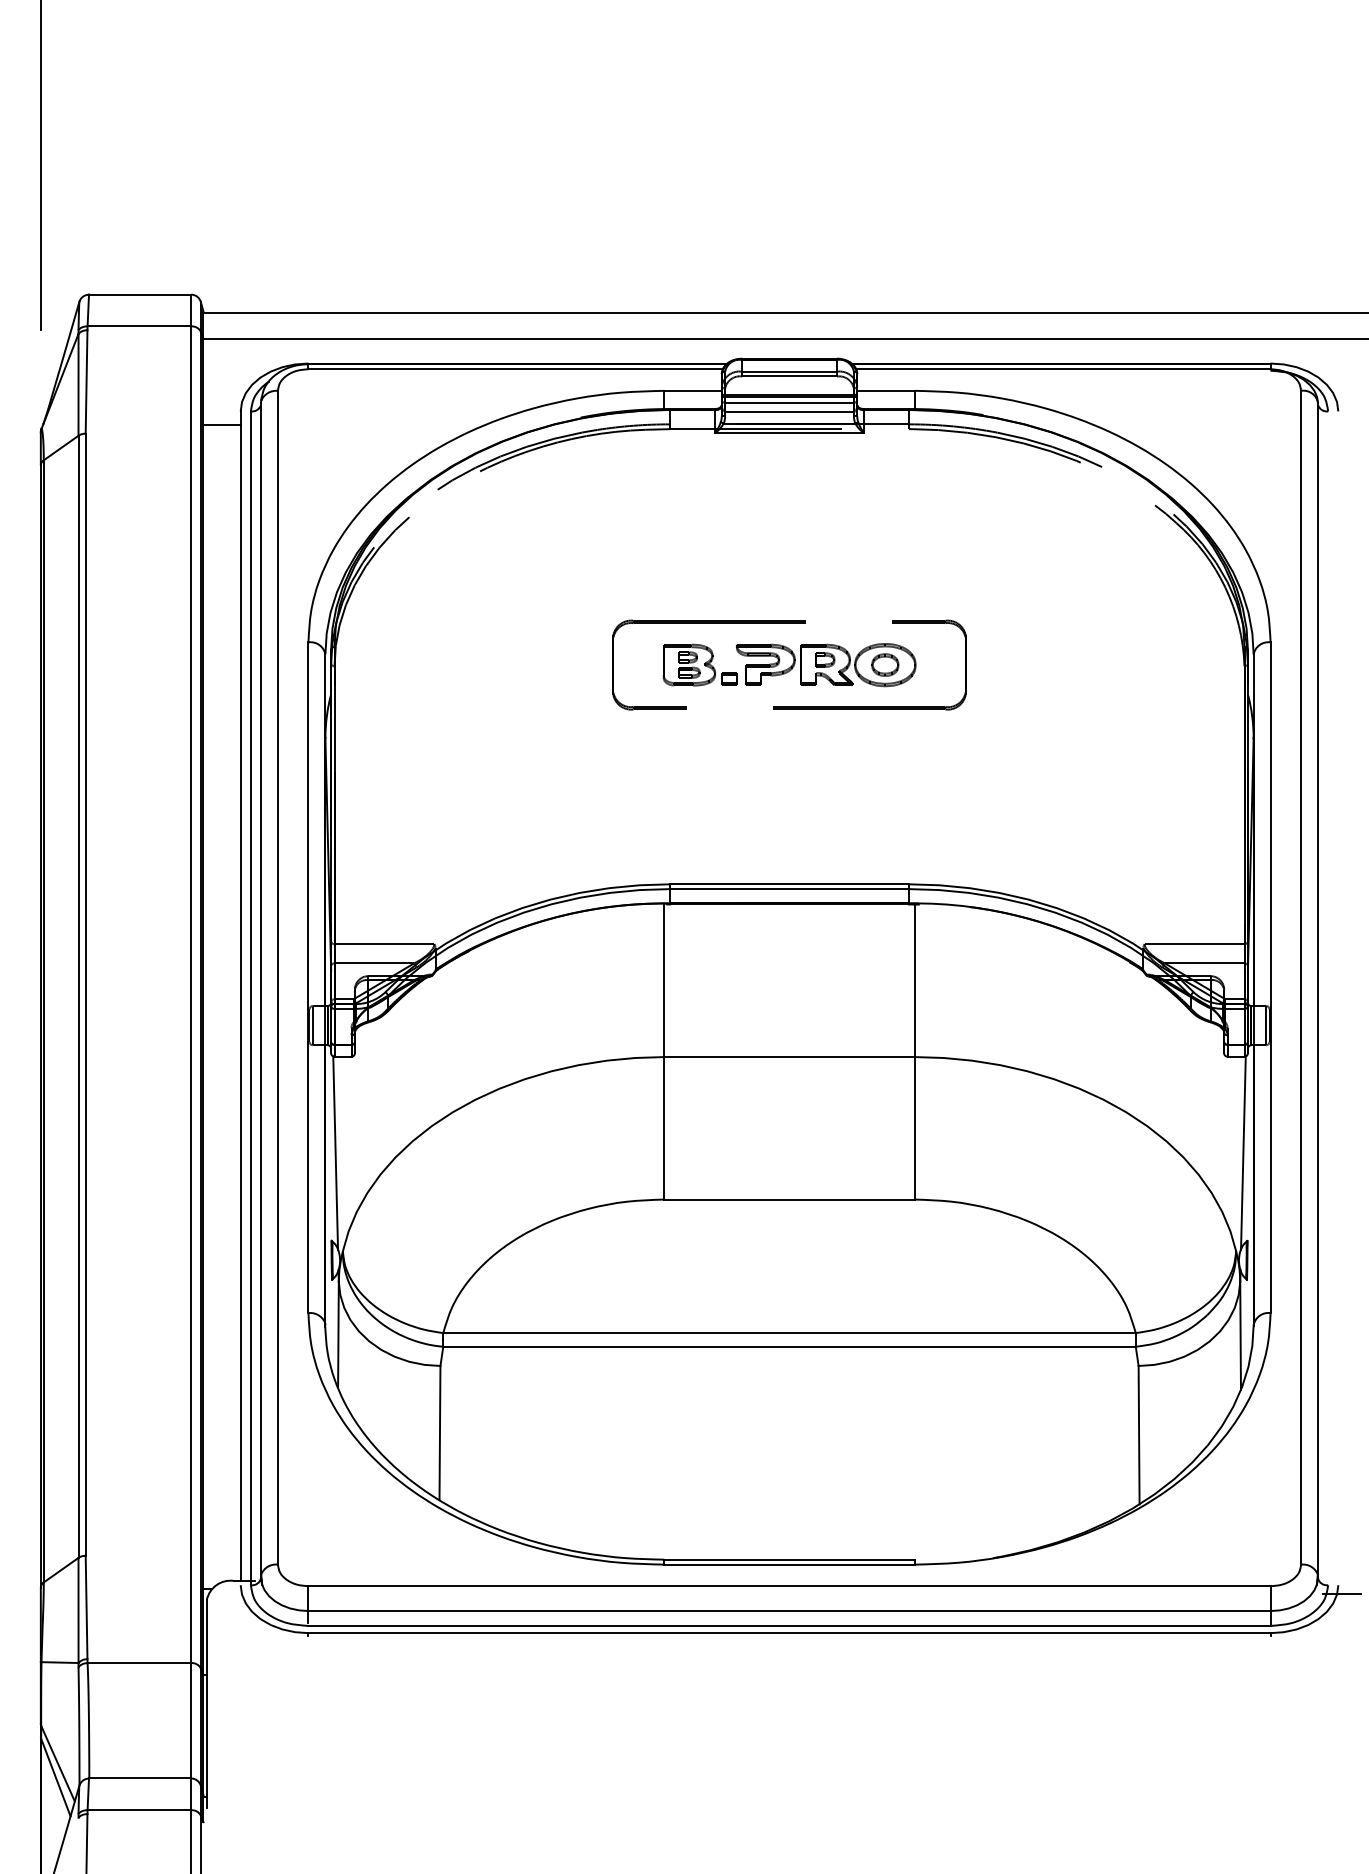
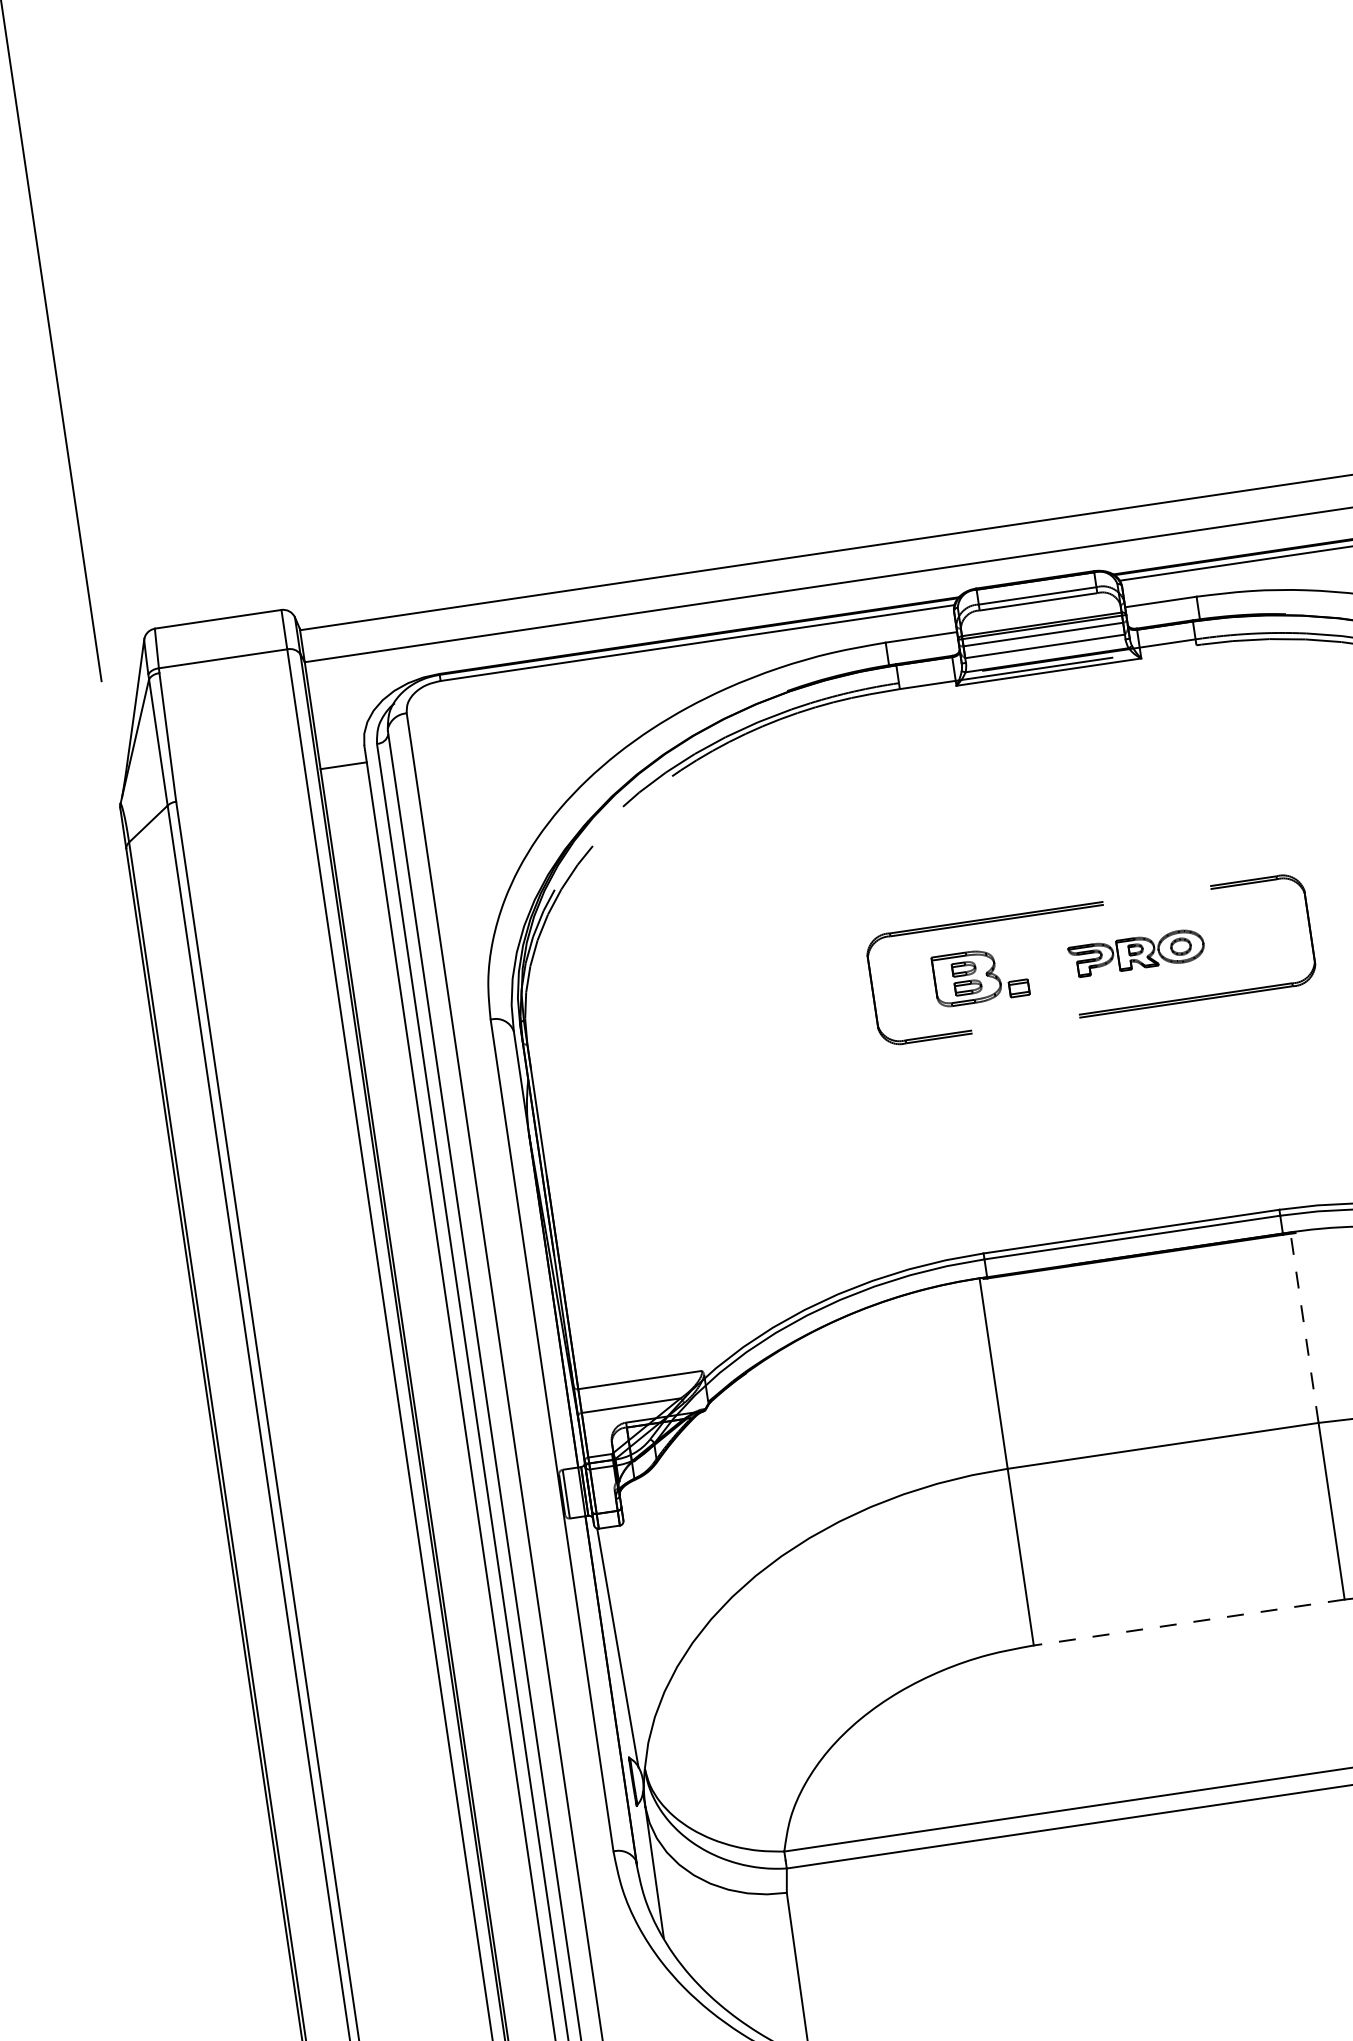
part: (826, 665) -> (1137, 953), size x0.6
line: (914, 980) -> (1304, 1328), solid -> dashed
line: (789, 1199) -> (1189, 1622), solid -> dashed

